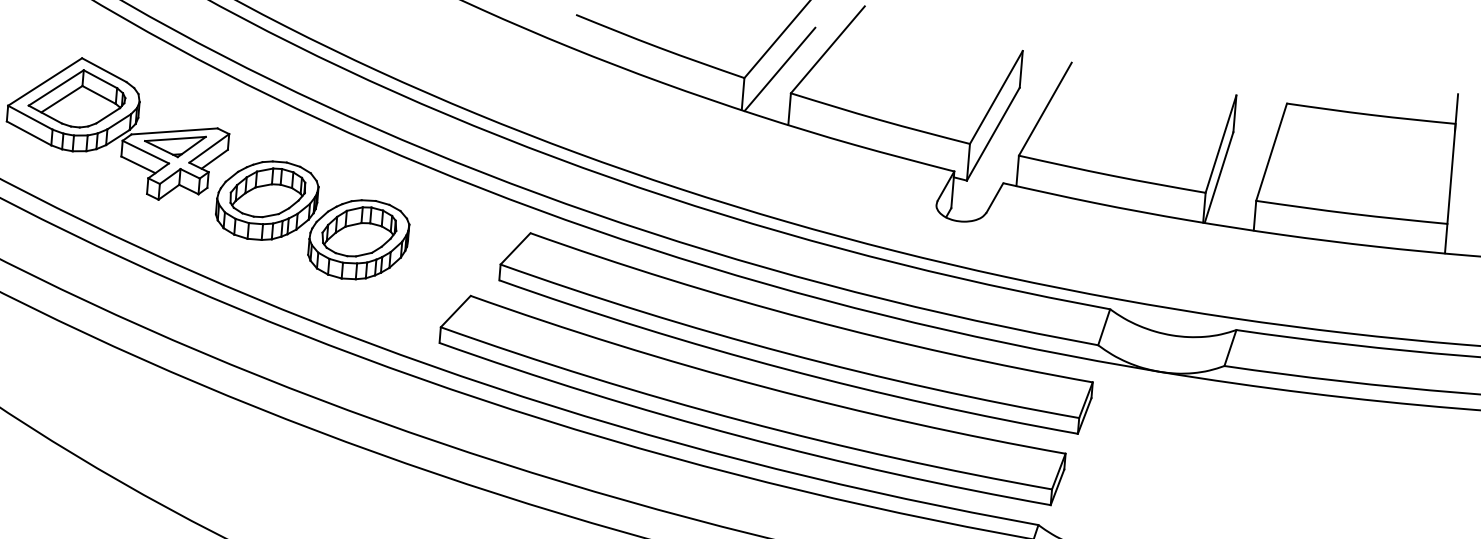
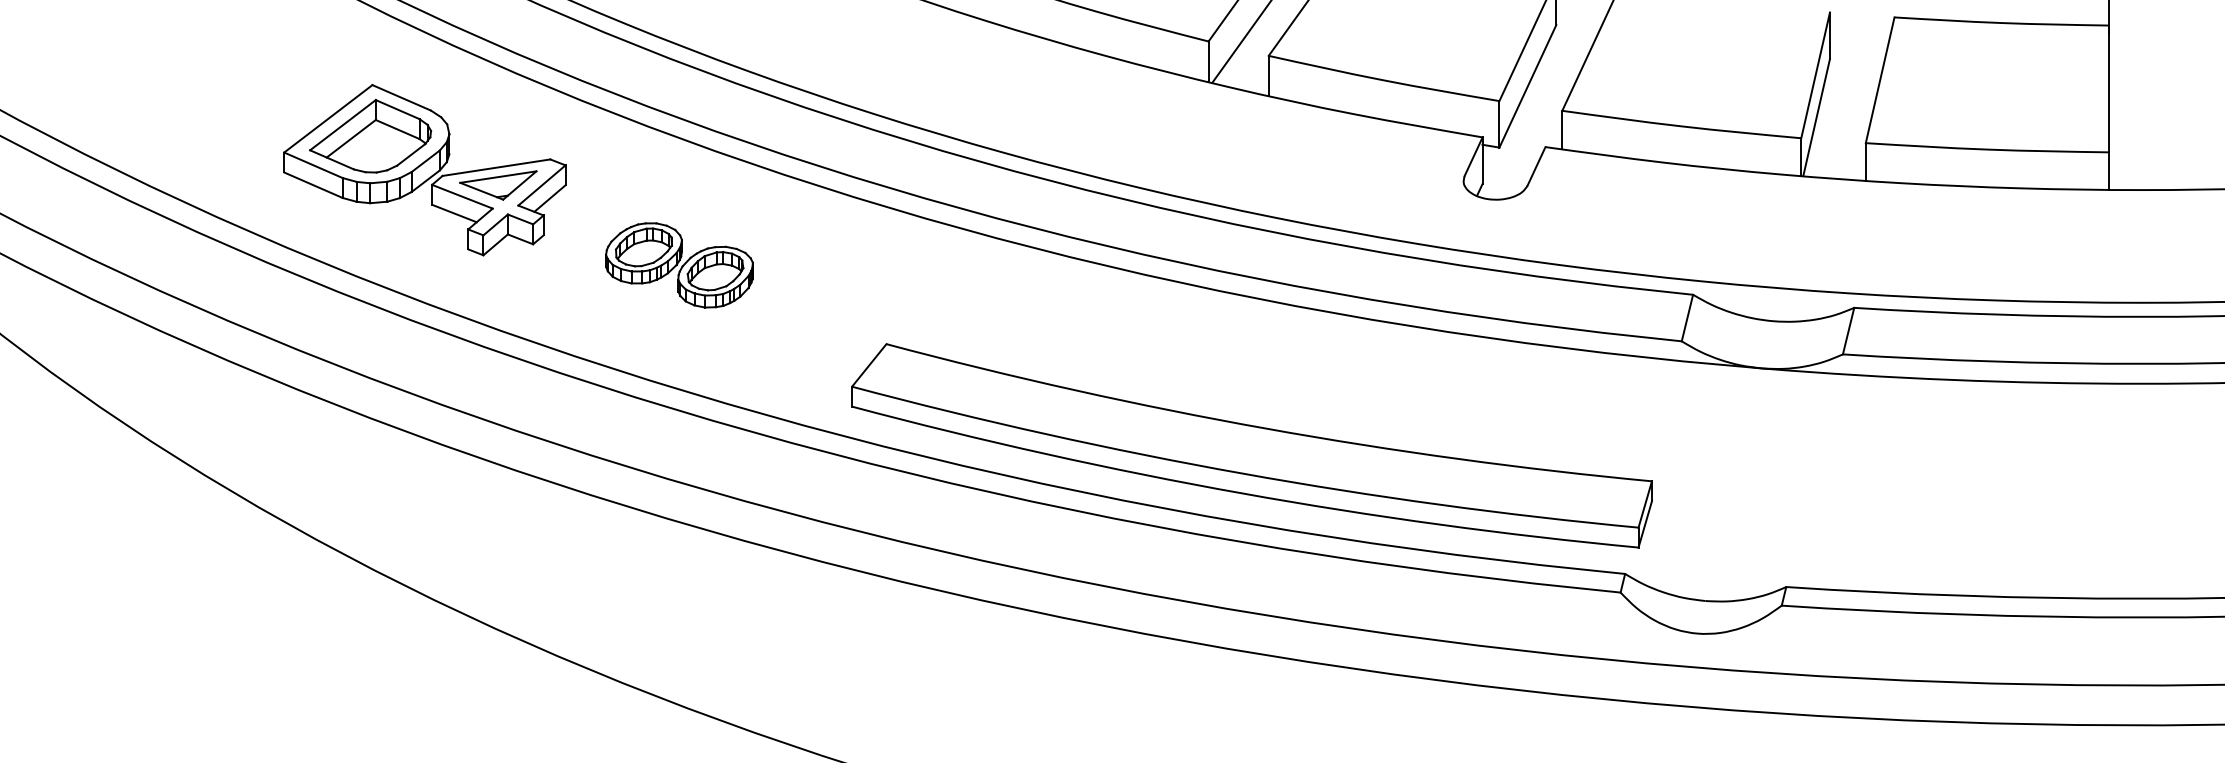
part: (312, 220) -> (679, 265), size x0.6
part: (795, 332) -> (1299, 356), removed

